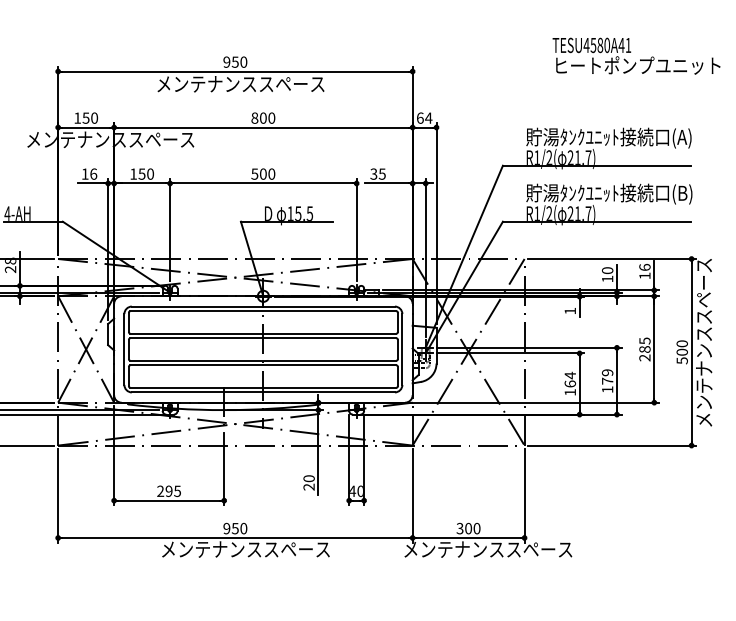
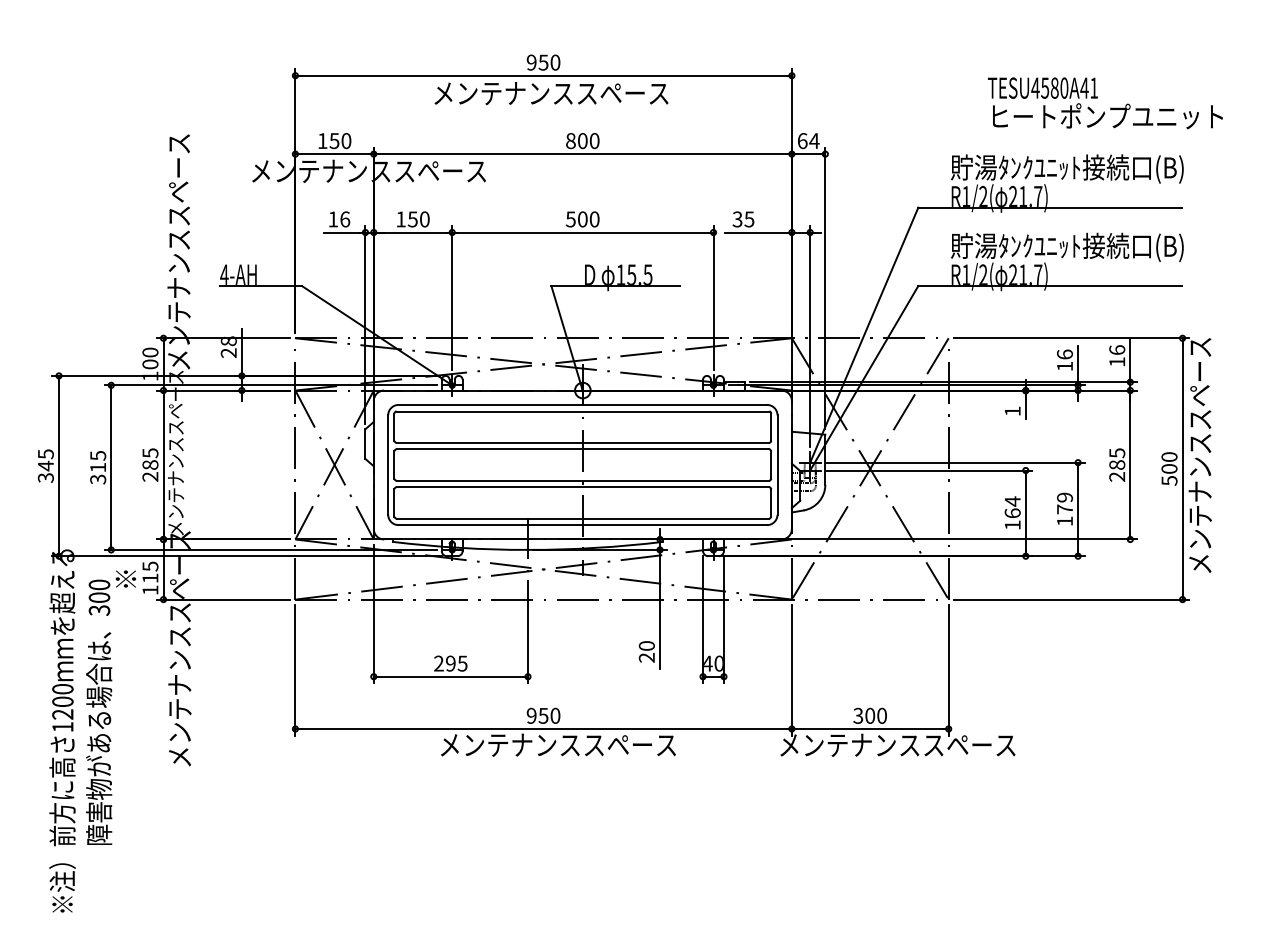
text: (636, 56) -> (1105, 103), moved
text: (684, 138) -> (1172, 169), 貯湯ﾀﾝｸﾕﾆｯﾄ接続口(A) -> 貯湯ﾀﾝｸﾕﾆｯﾄ接続口(B)
text: (607, 270) -> (1064, 354), 10 -> 16

